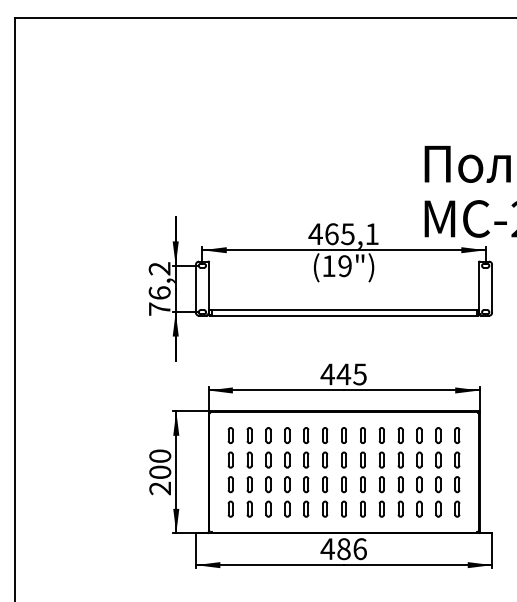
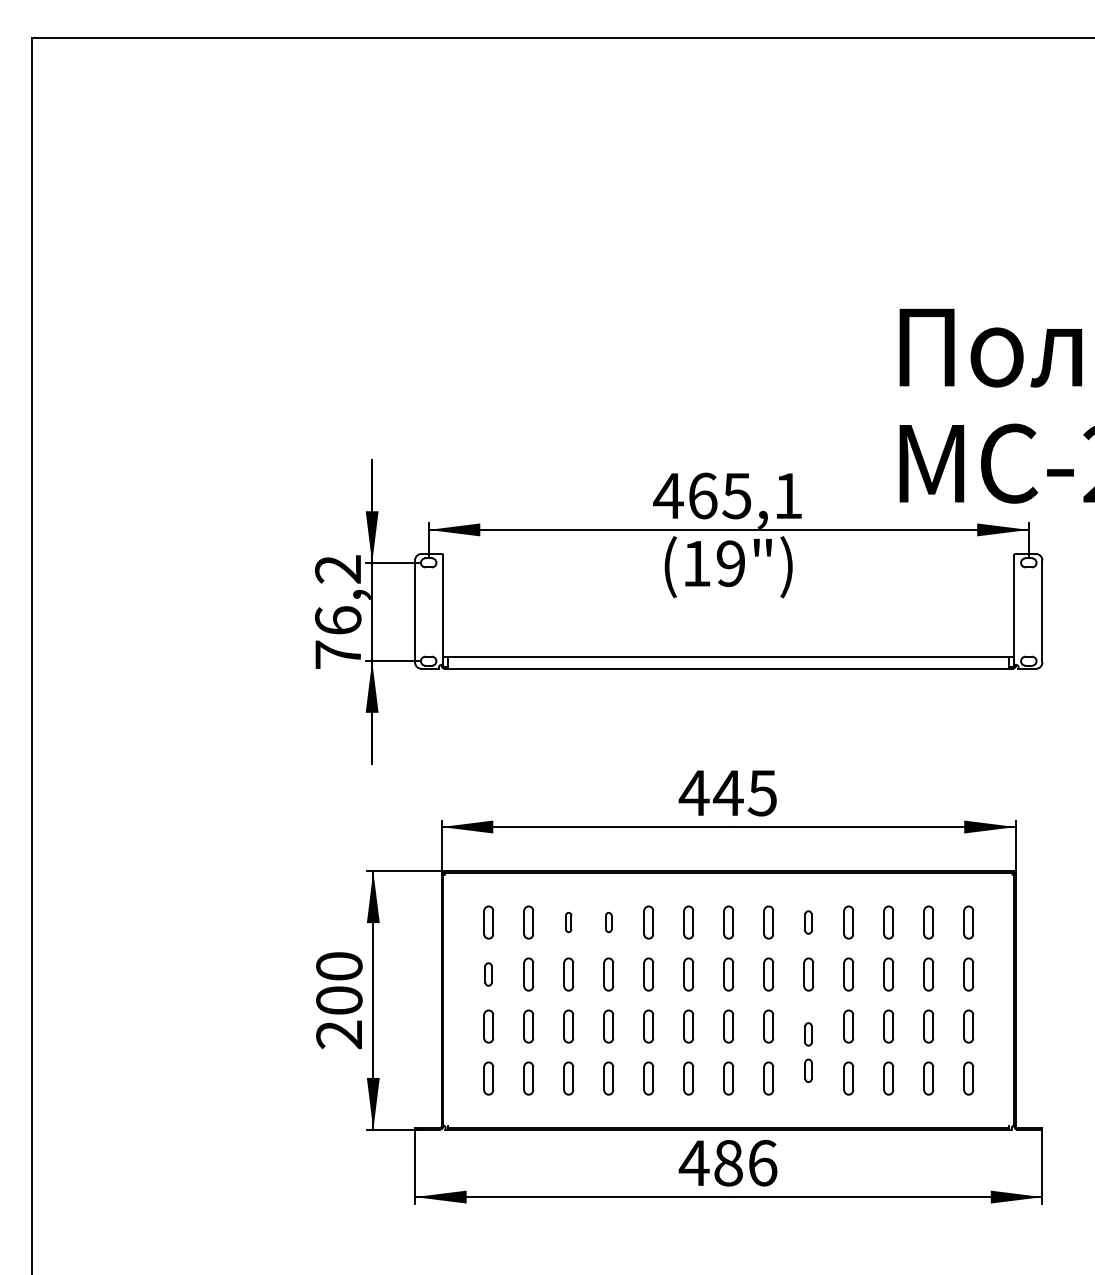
part: (268, 435) -> (568, 922), size x0.6
part: (287, 435) -> (608, 922), size x0.6
part: (381, 435) -> (808, 922), size x0.7
part: (230, 459) -> (488, 973), size x0.7
part: (381, 496) -> (808, 1051), size x0.7

